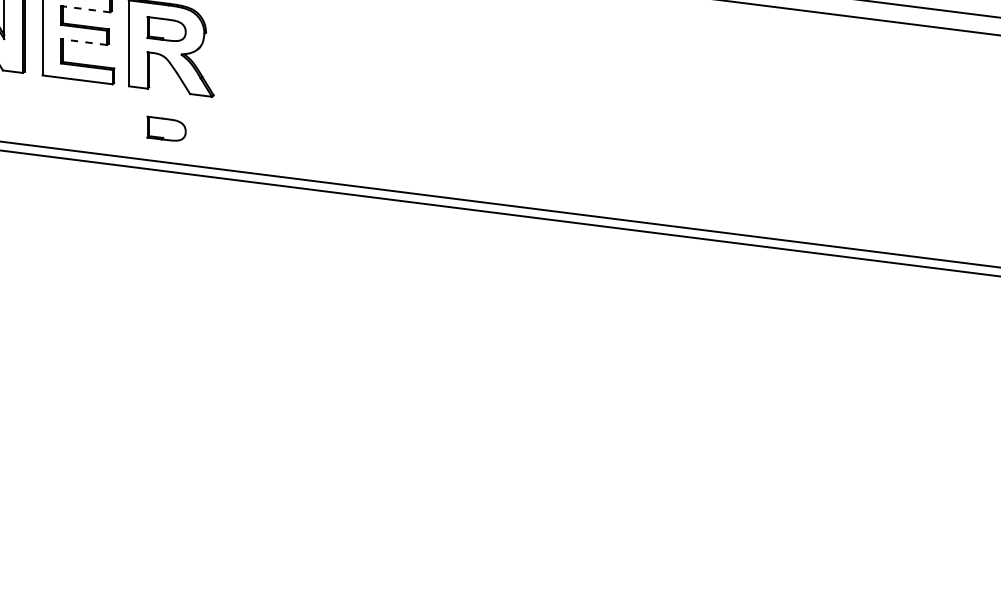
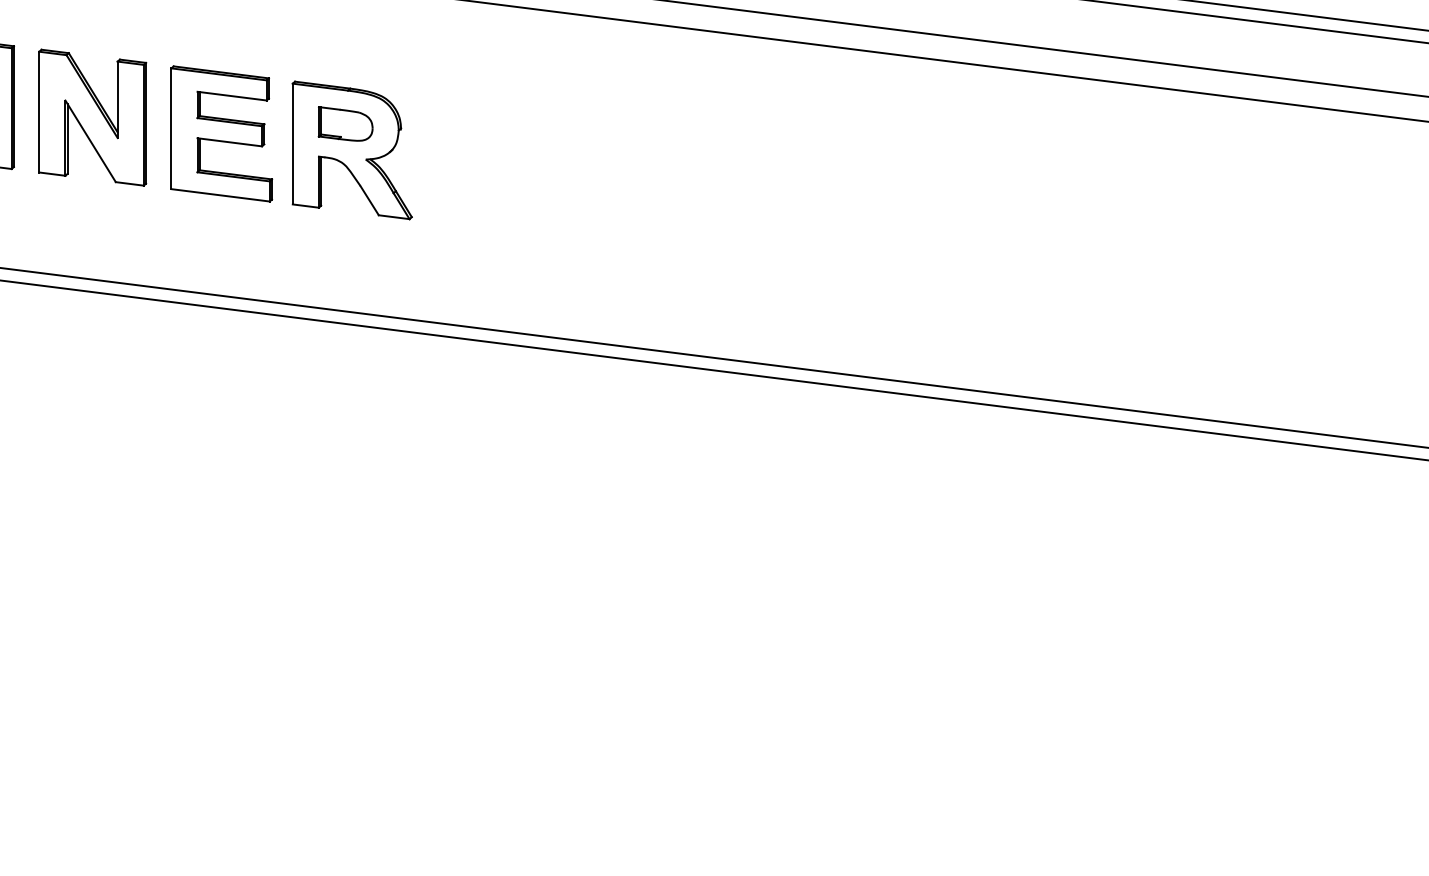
line: (86, 9) -> (232, 96), dashed -> solid
line: (83, 42) -> (229, 142), dashed -> solid
part: (166, 128) -> (345, 263), removed

